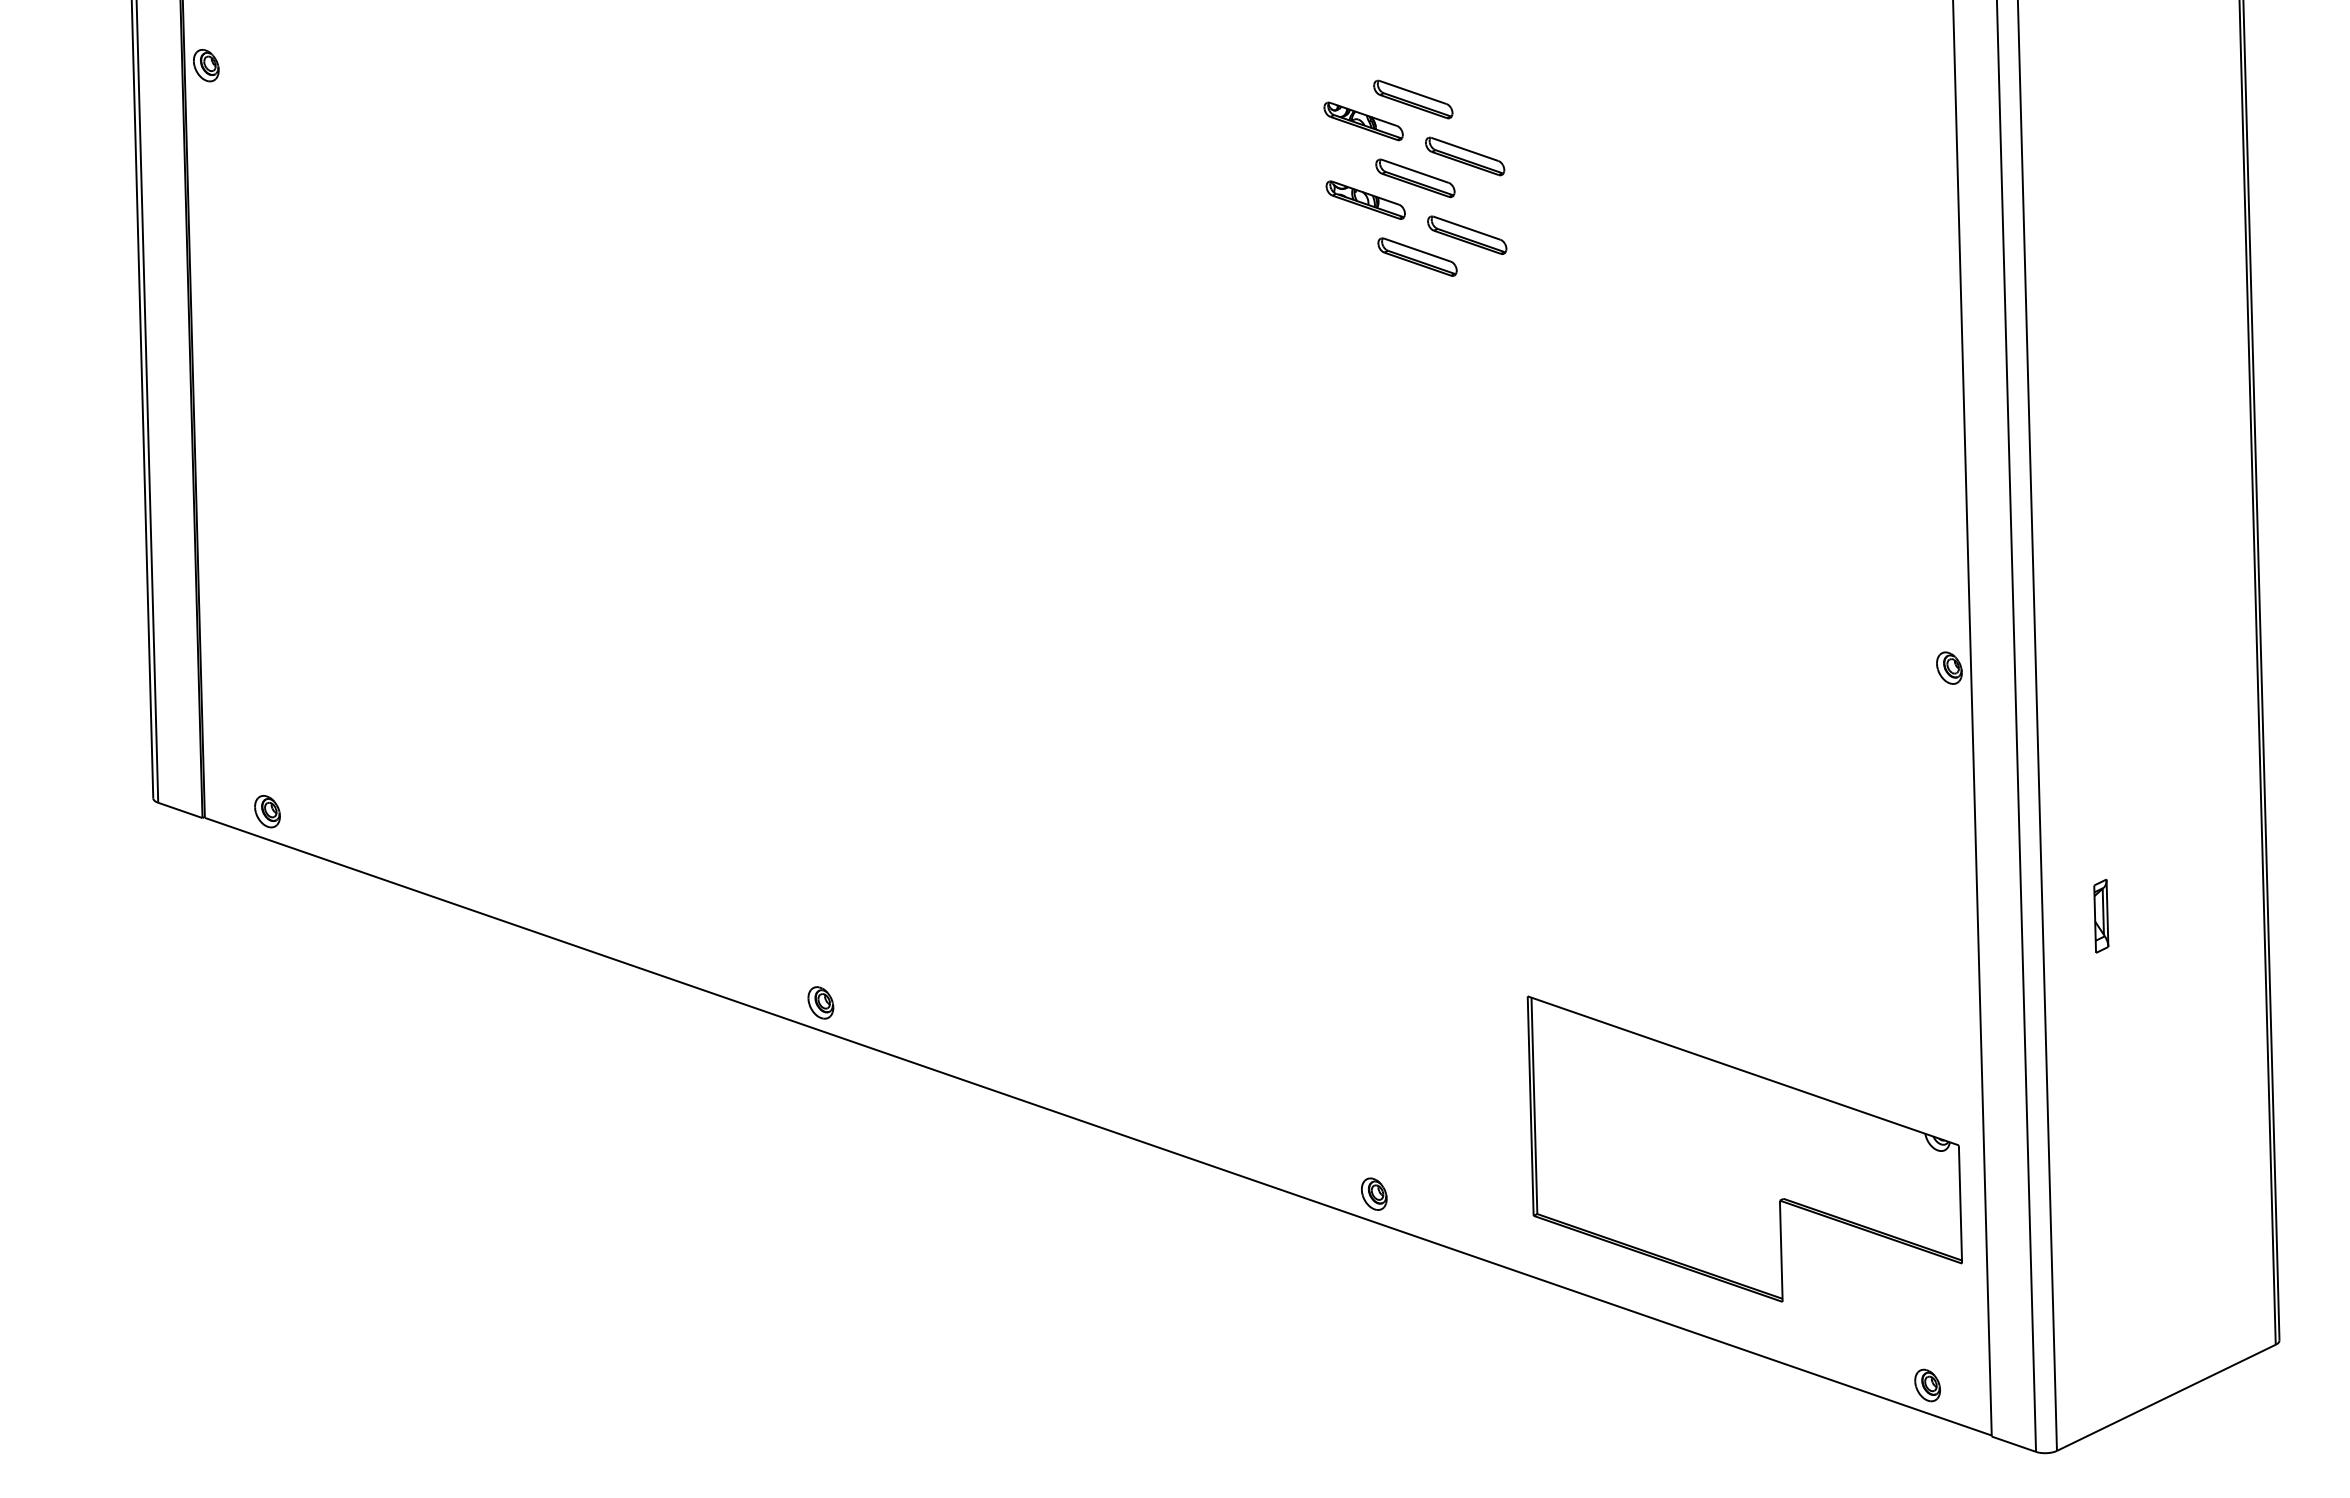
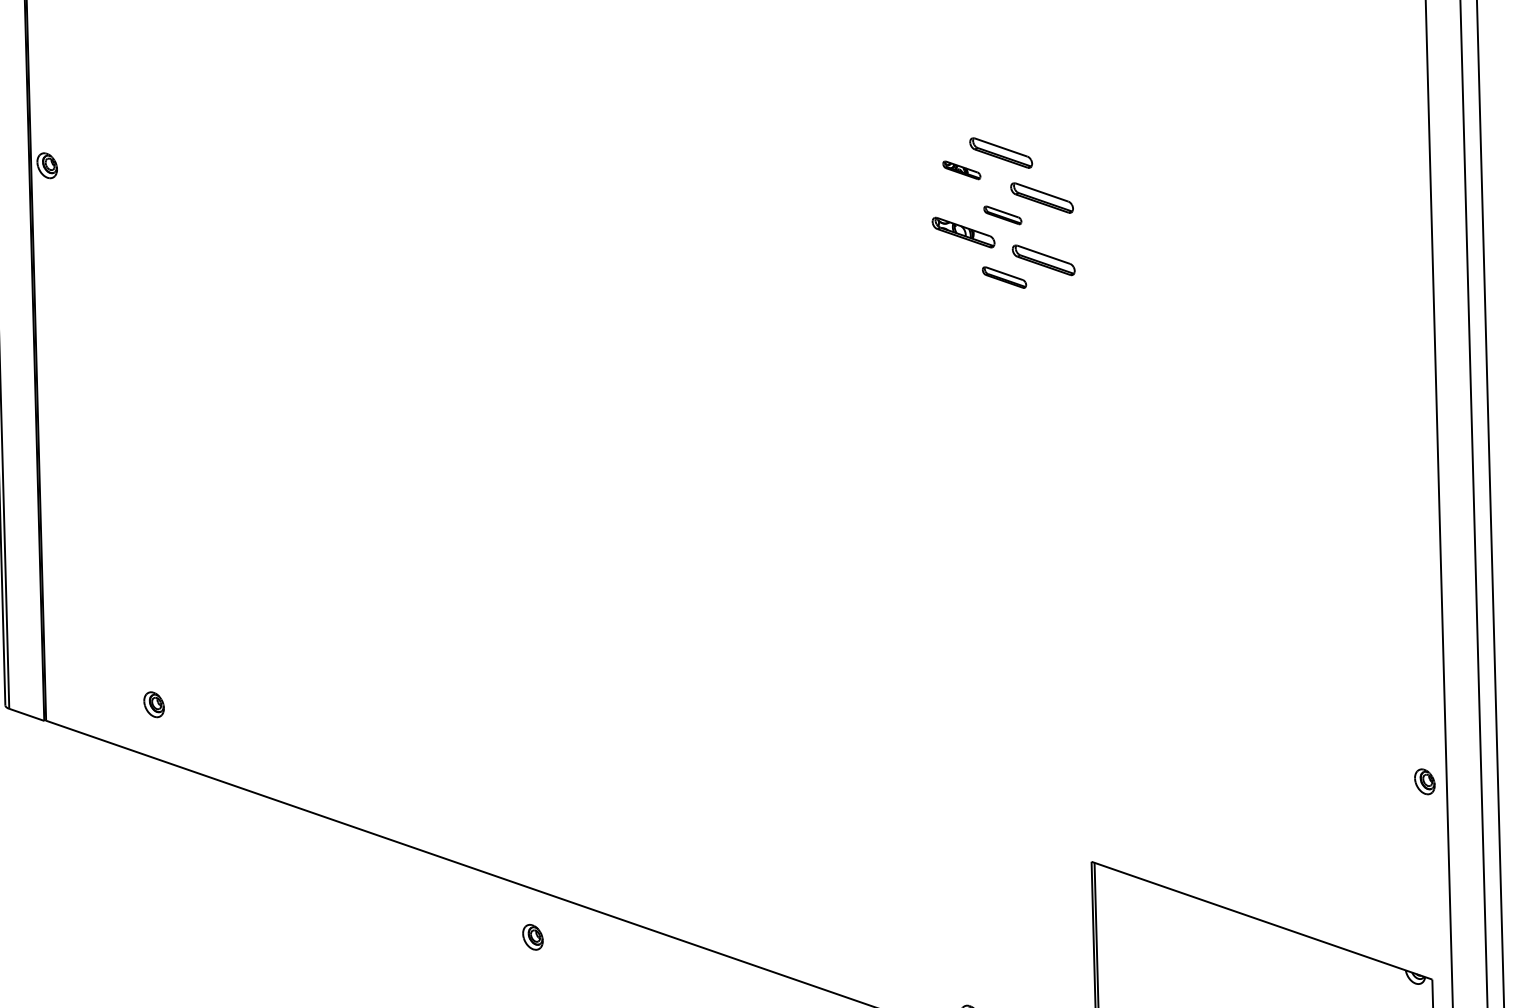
part: (206, 65) -> (47, 165), moved
part: (1363, 121) -> (961, 170), size x0.6
part: (1415, 178) -> (1002, 215), size x0.6
part: (1417, 256) -> (1004, 277), size x0.7
part: (1949, 667) -> (1424, 781), moved
part: (267, 811) -> (154, 704), moved
part: (820, 1002) -> (532, 936), moved

